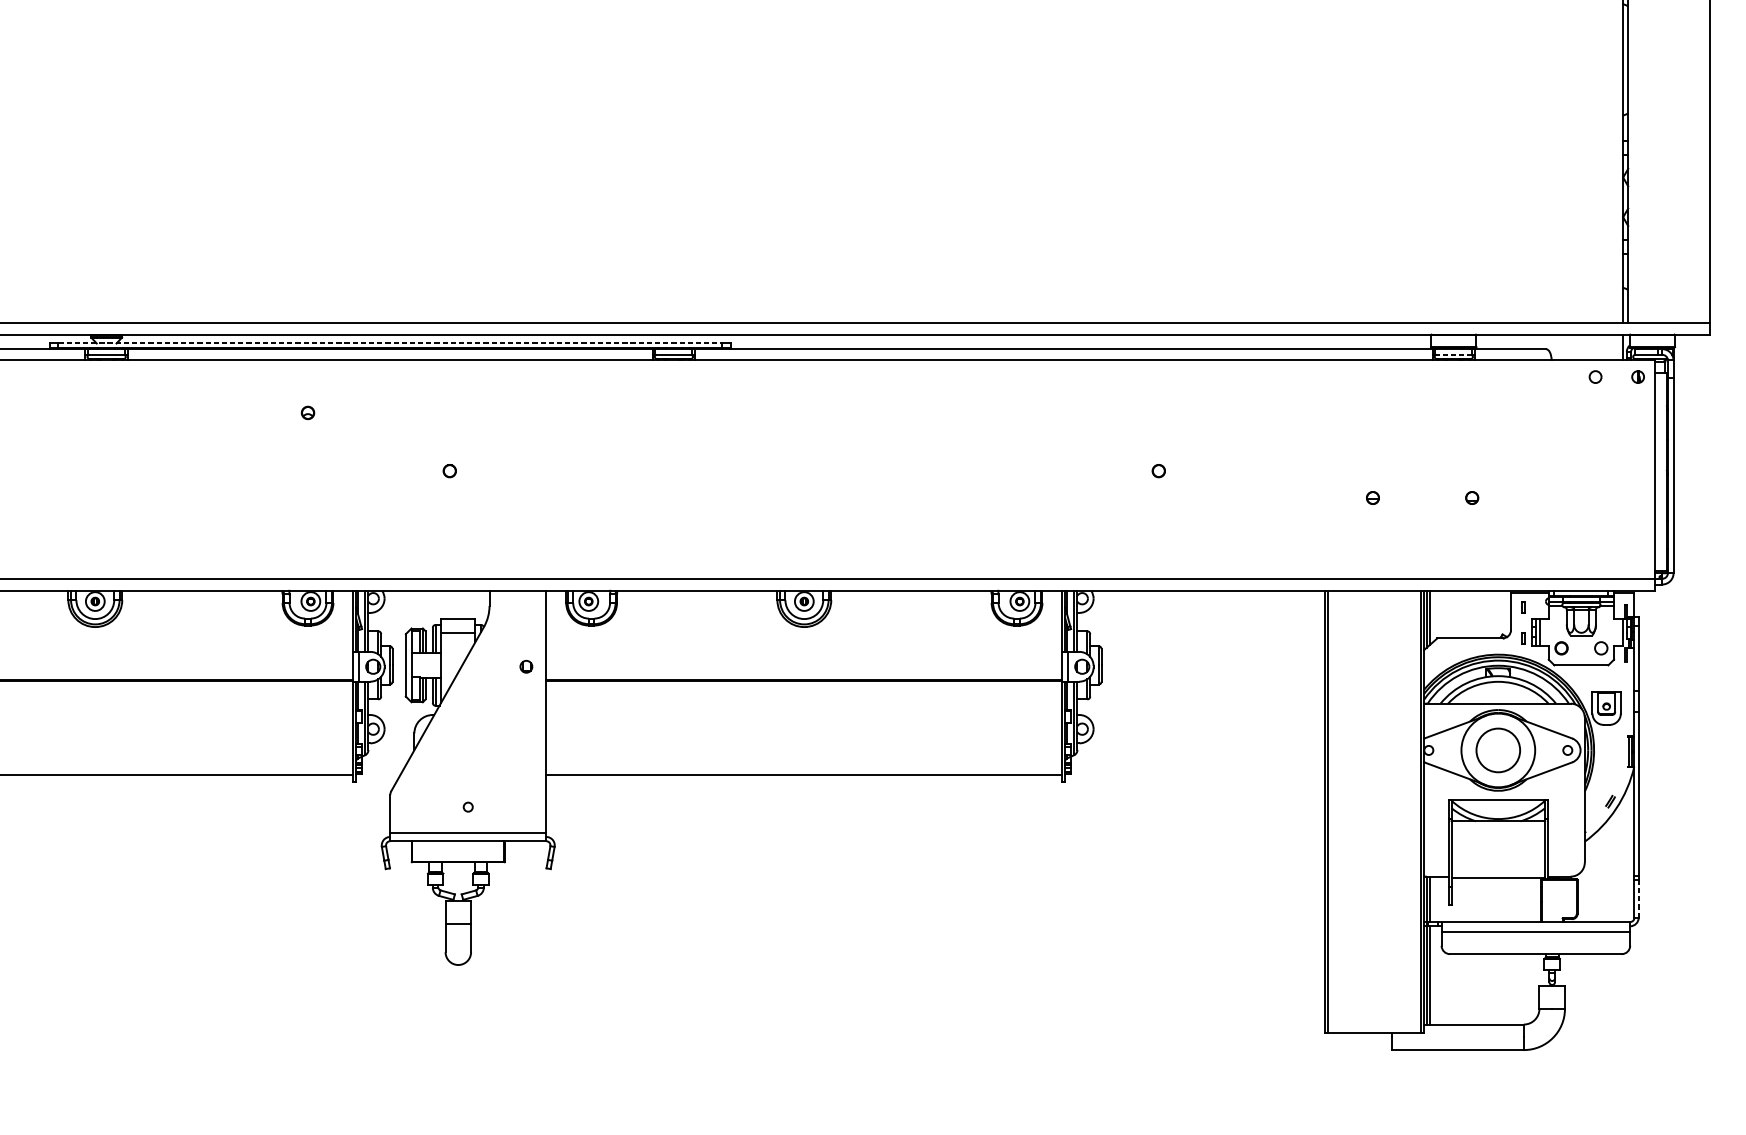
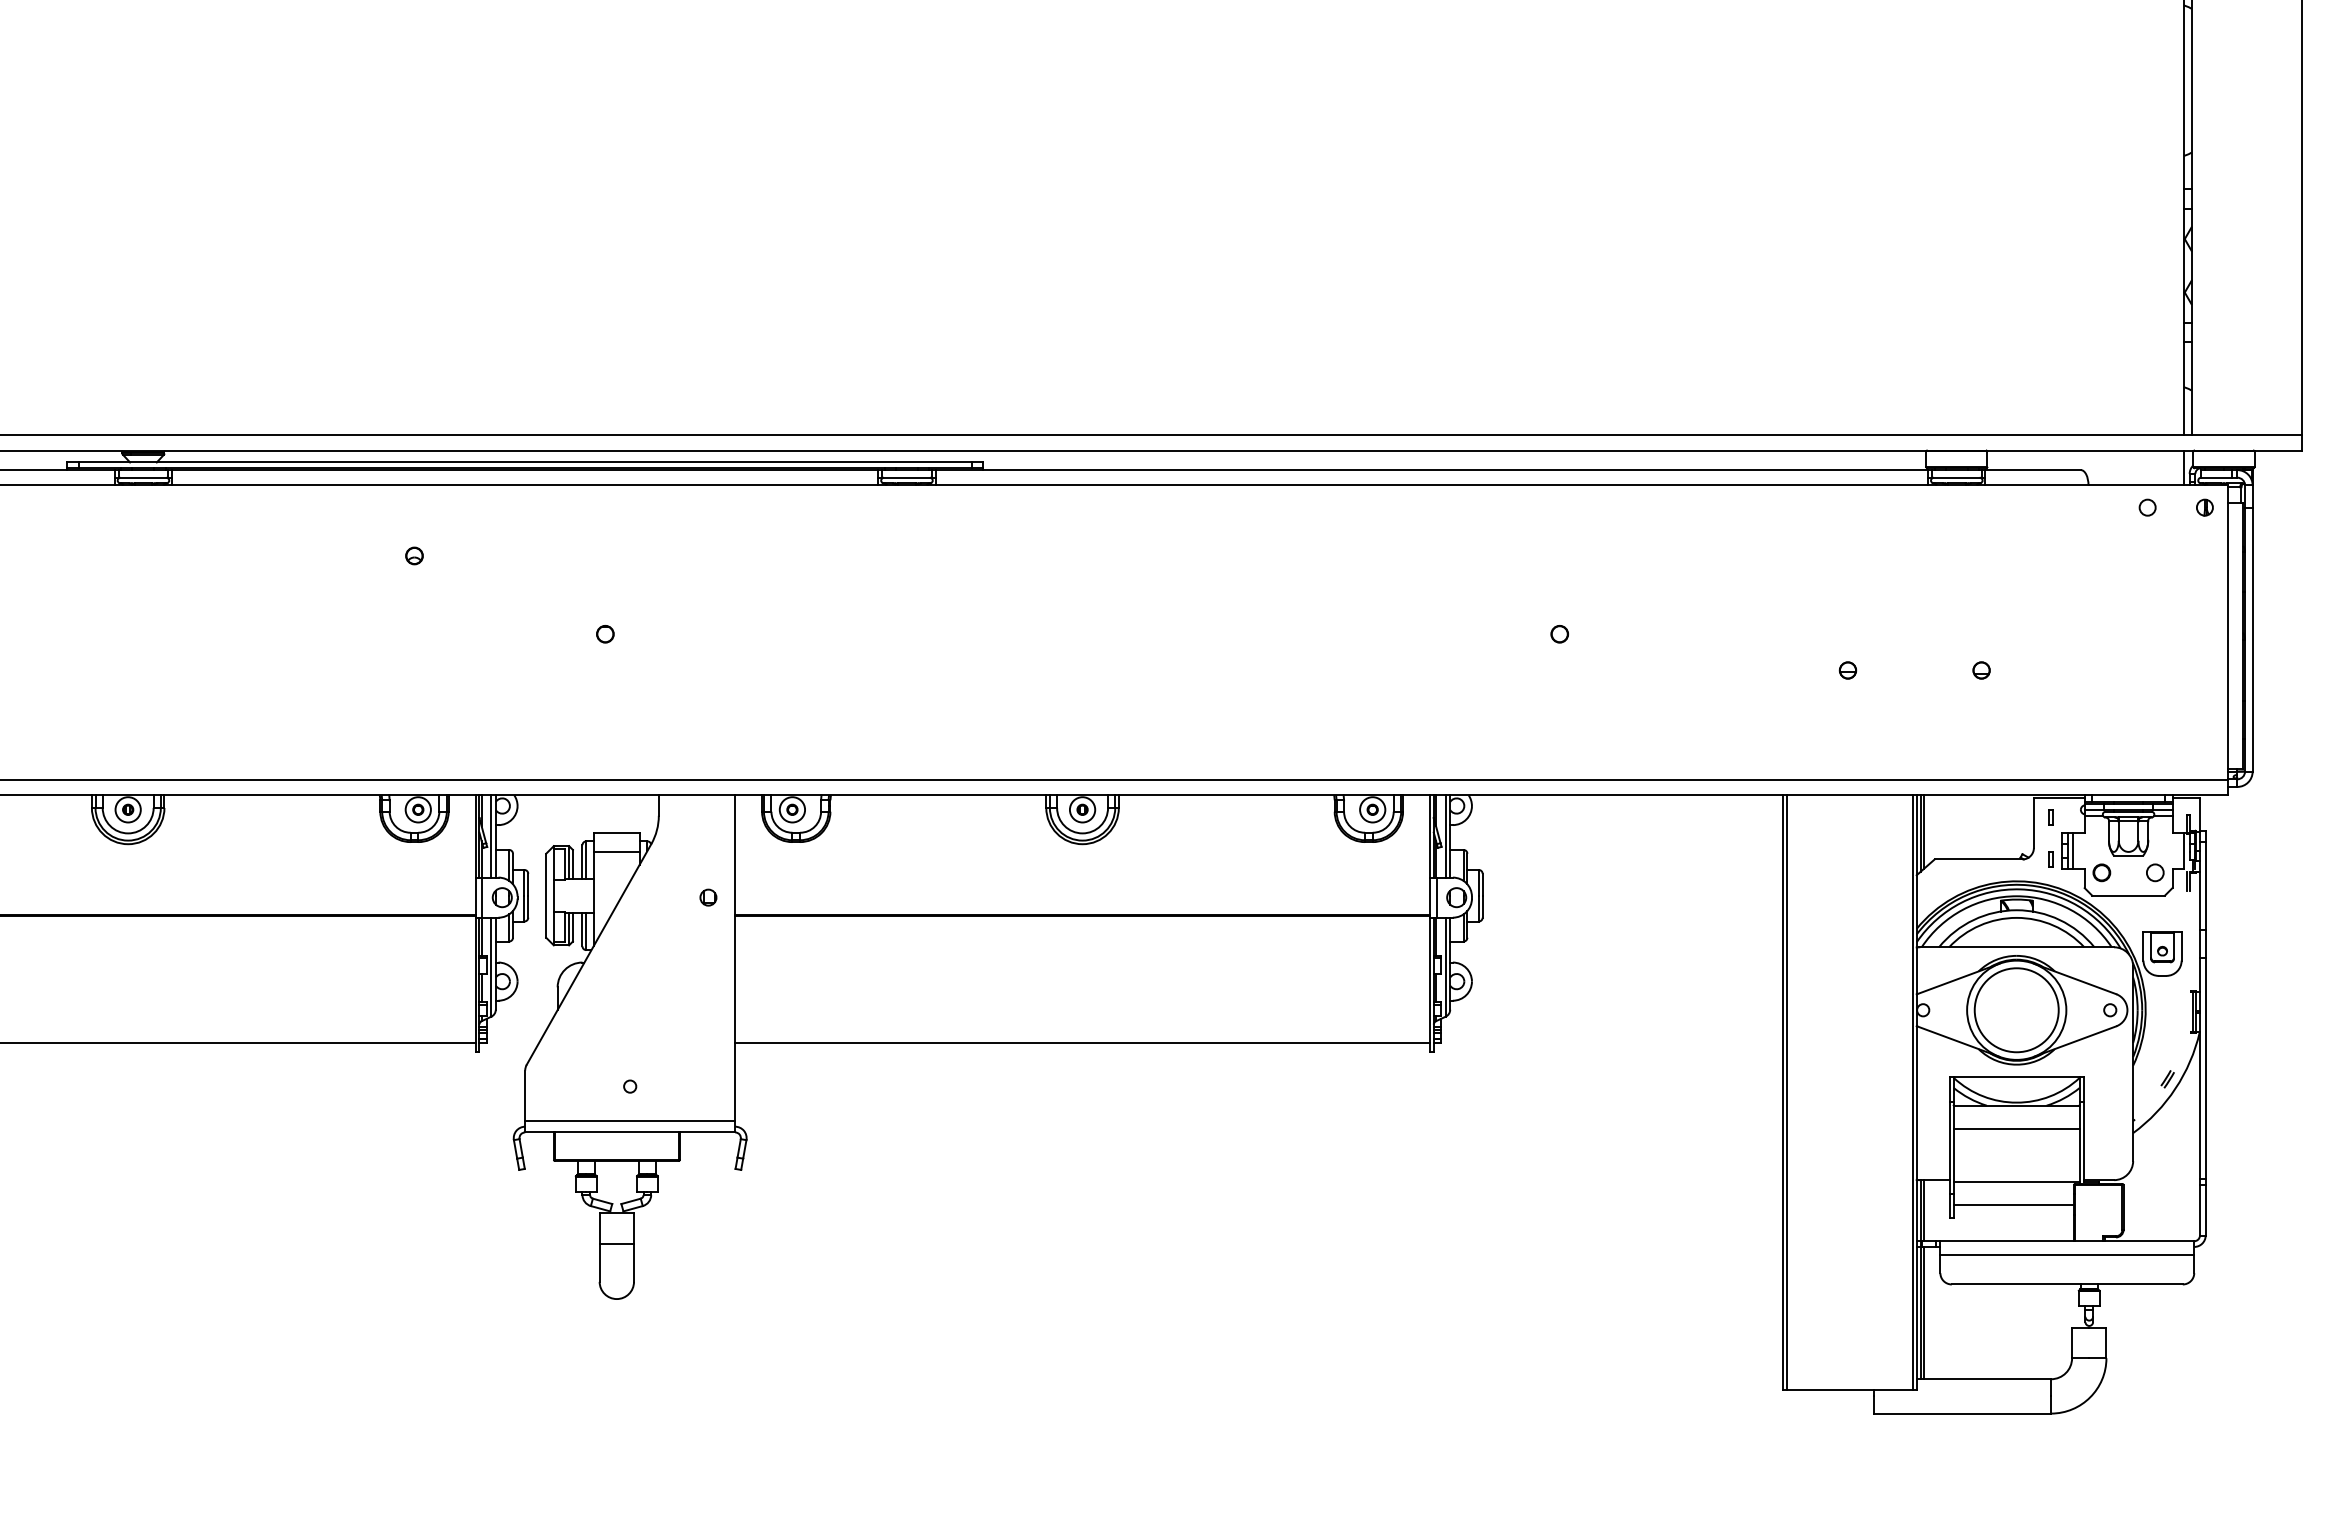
line: (390, 343) -> (525, 462), dashed -> solid
line: (1453, 354) -> (1956, 477), dashed -> solid
circle: (1498, 750) -> (2016, 1010), size x1.43
line: (1498, 838) -> (2016, 1128), added
line: (1495, 894) -> (2013, 1204), added
line: (1638, 898) -> (2205, 1209), dashed -> solid

